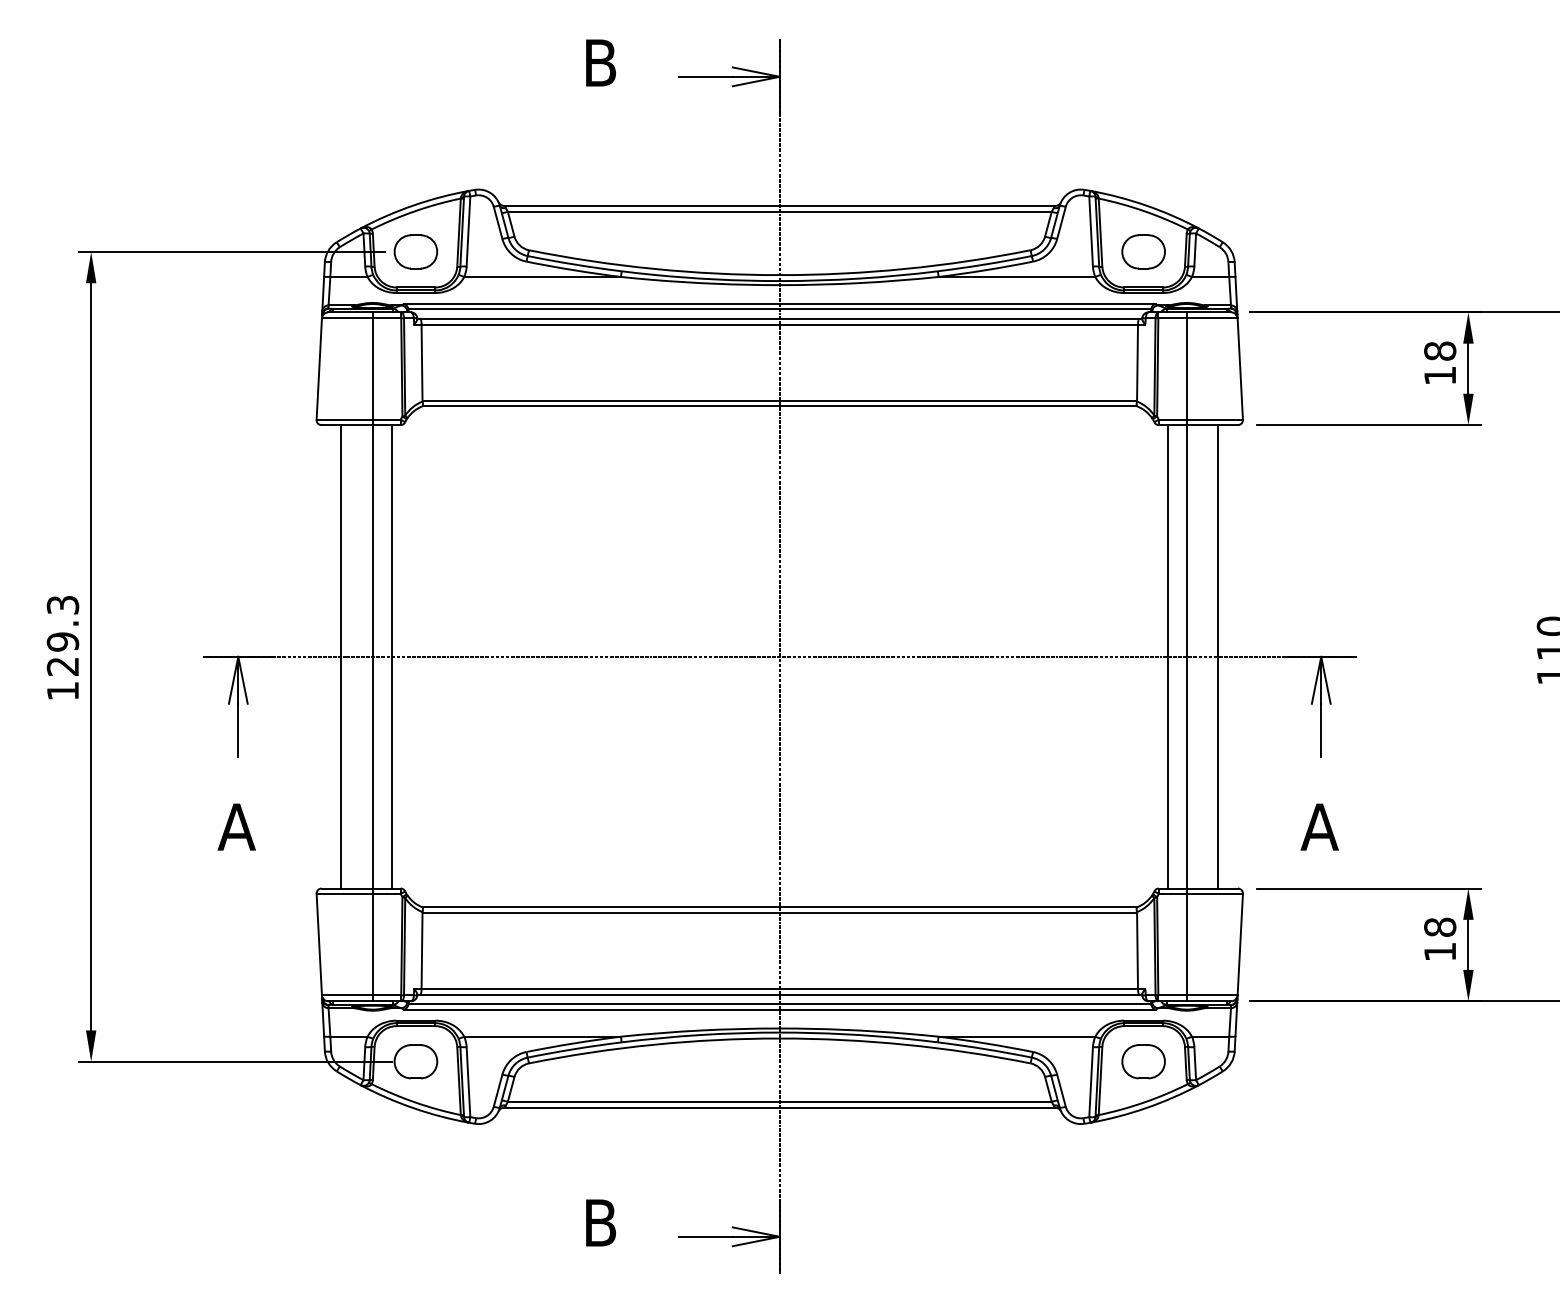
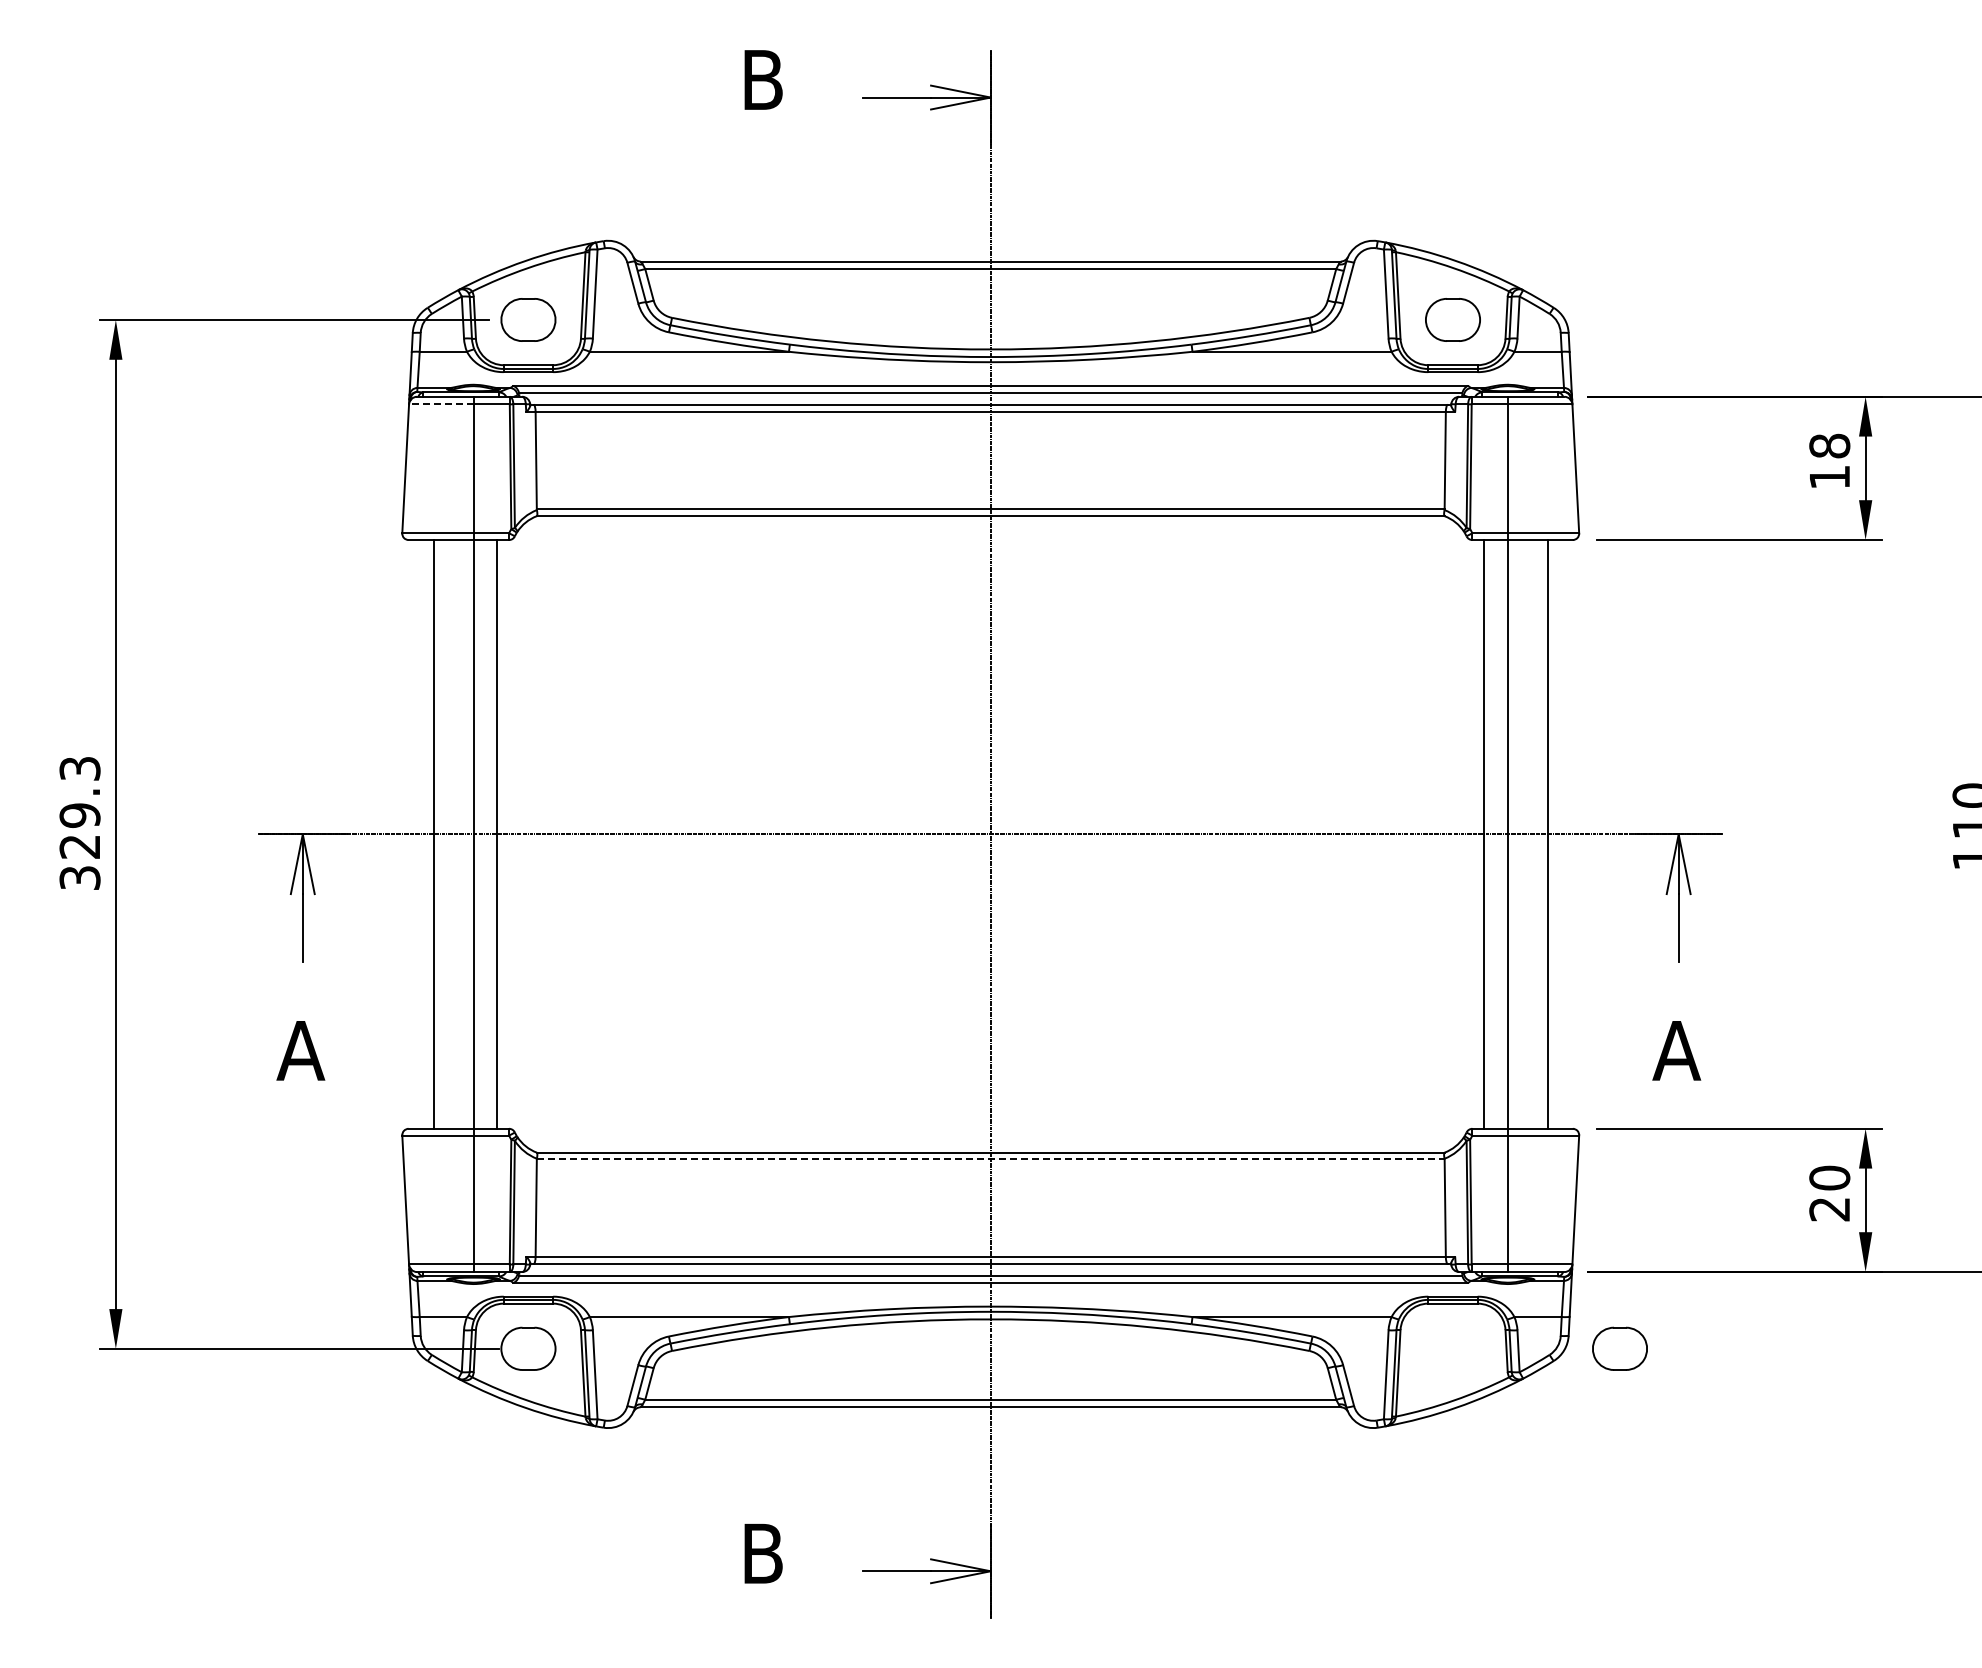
line: (346, 318) -> (440, 404), solid -> dashed
text: (62, 690) -> (79, 877), 129.3 -> 329.3
line: (779, 912) -> (990, 1159), solid -> dashed
text: (1439, 939) -> (1829, 1193), 18 -> 20
part: (1143, 1061) -> (1619, 1348), moved

